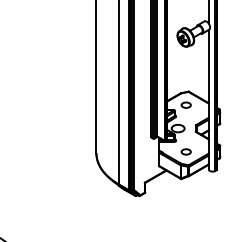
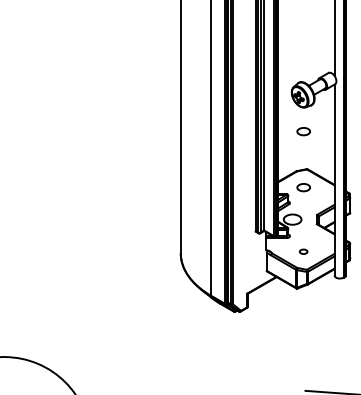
part: (186, 64) -> (303, 131), added
part: (186, 151) -> (303, 251), size x0.6

